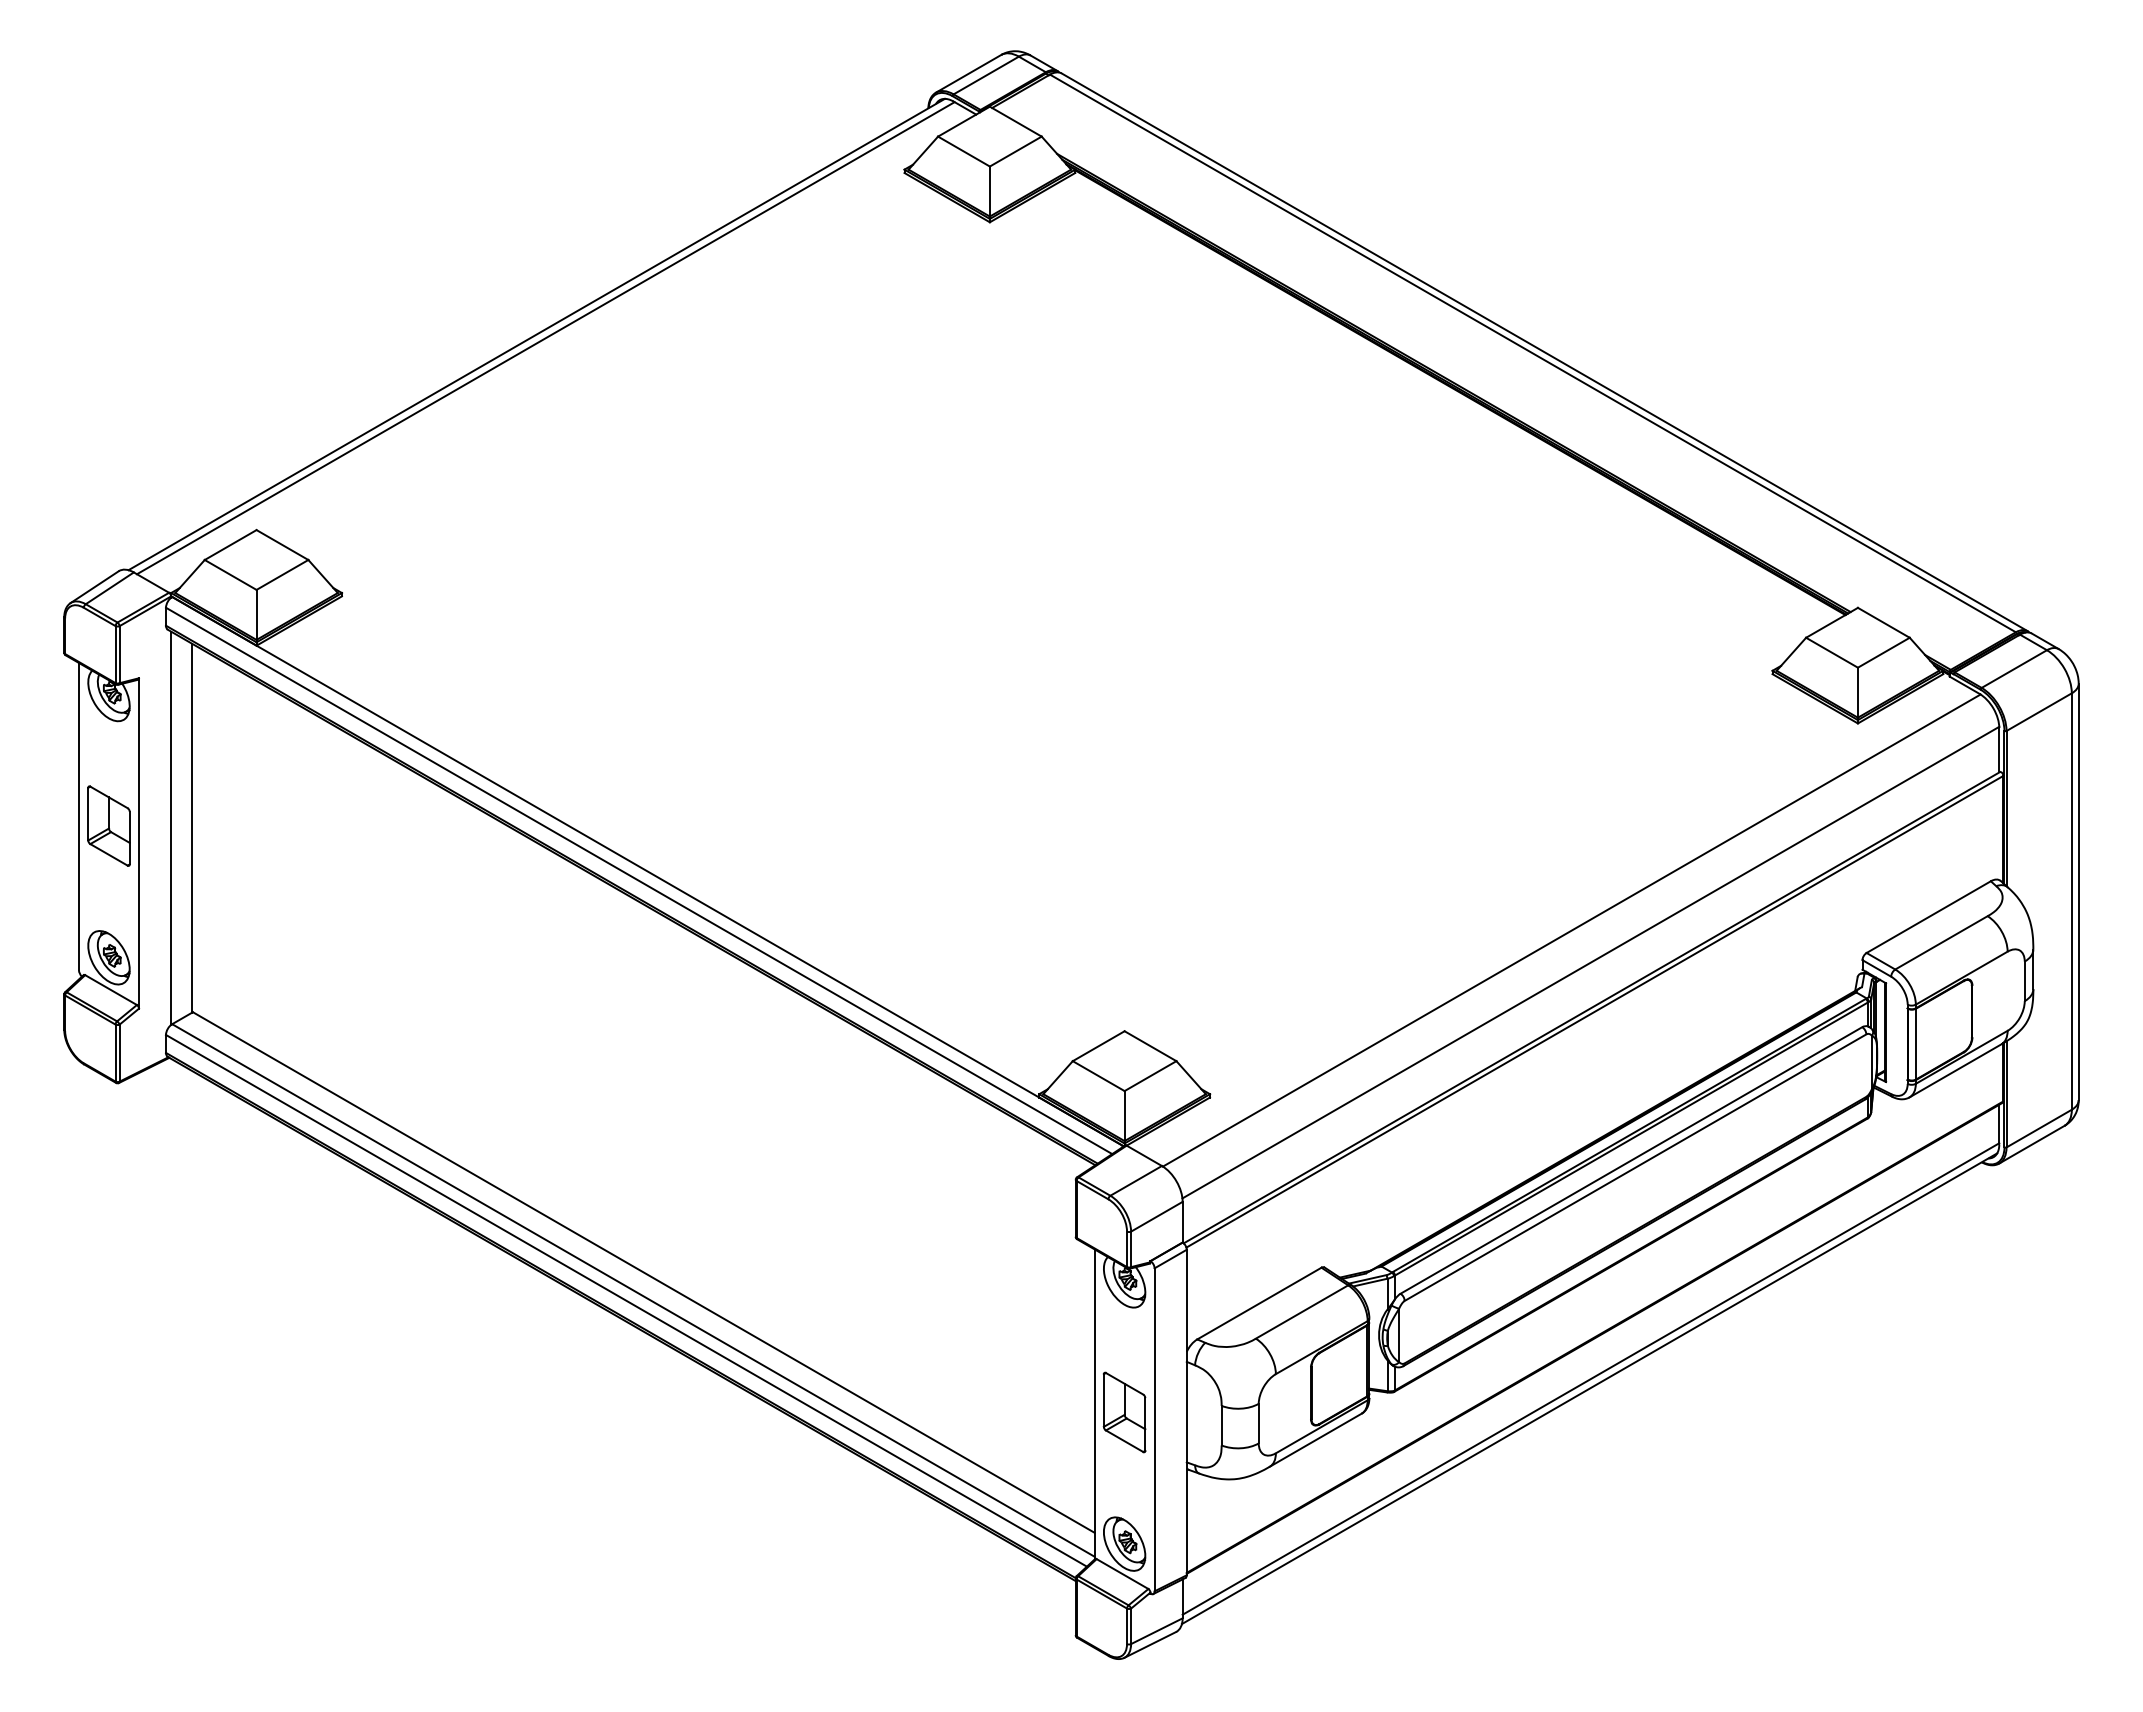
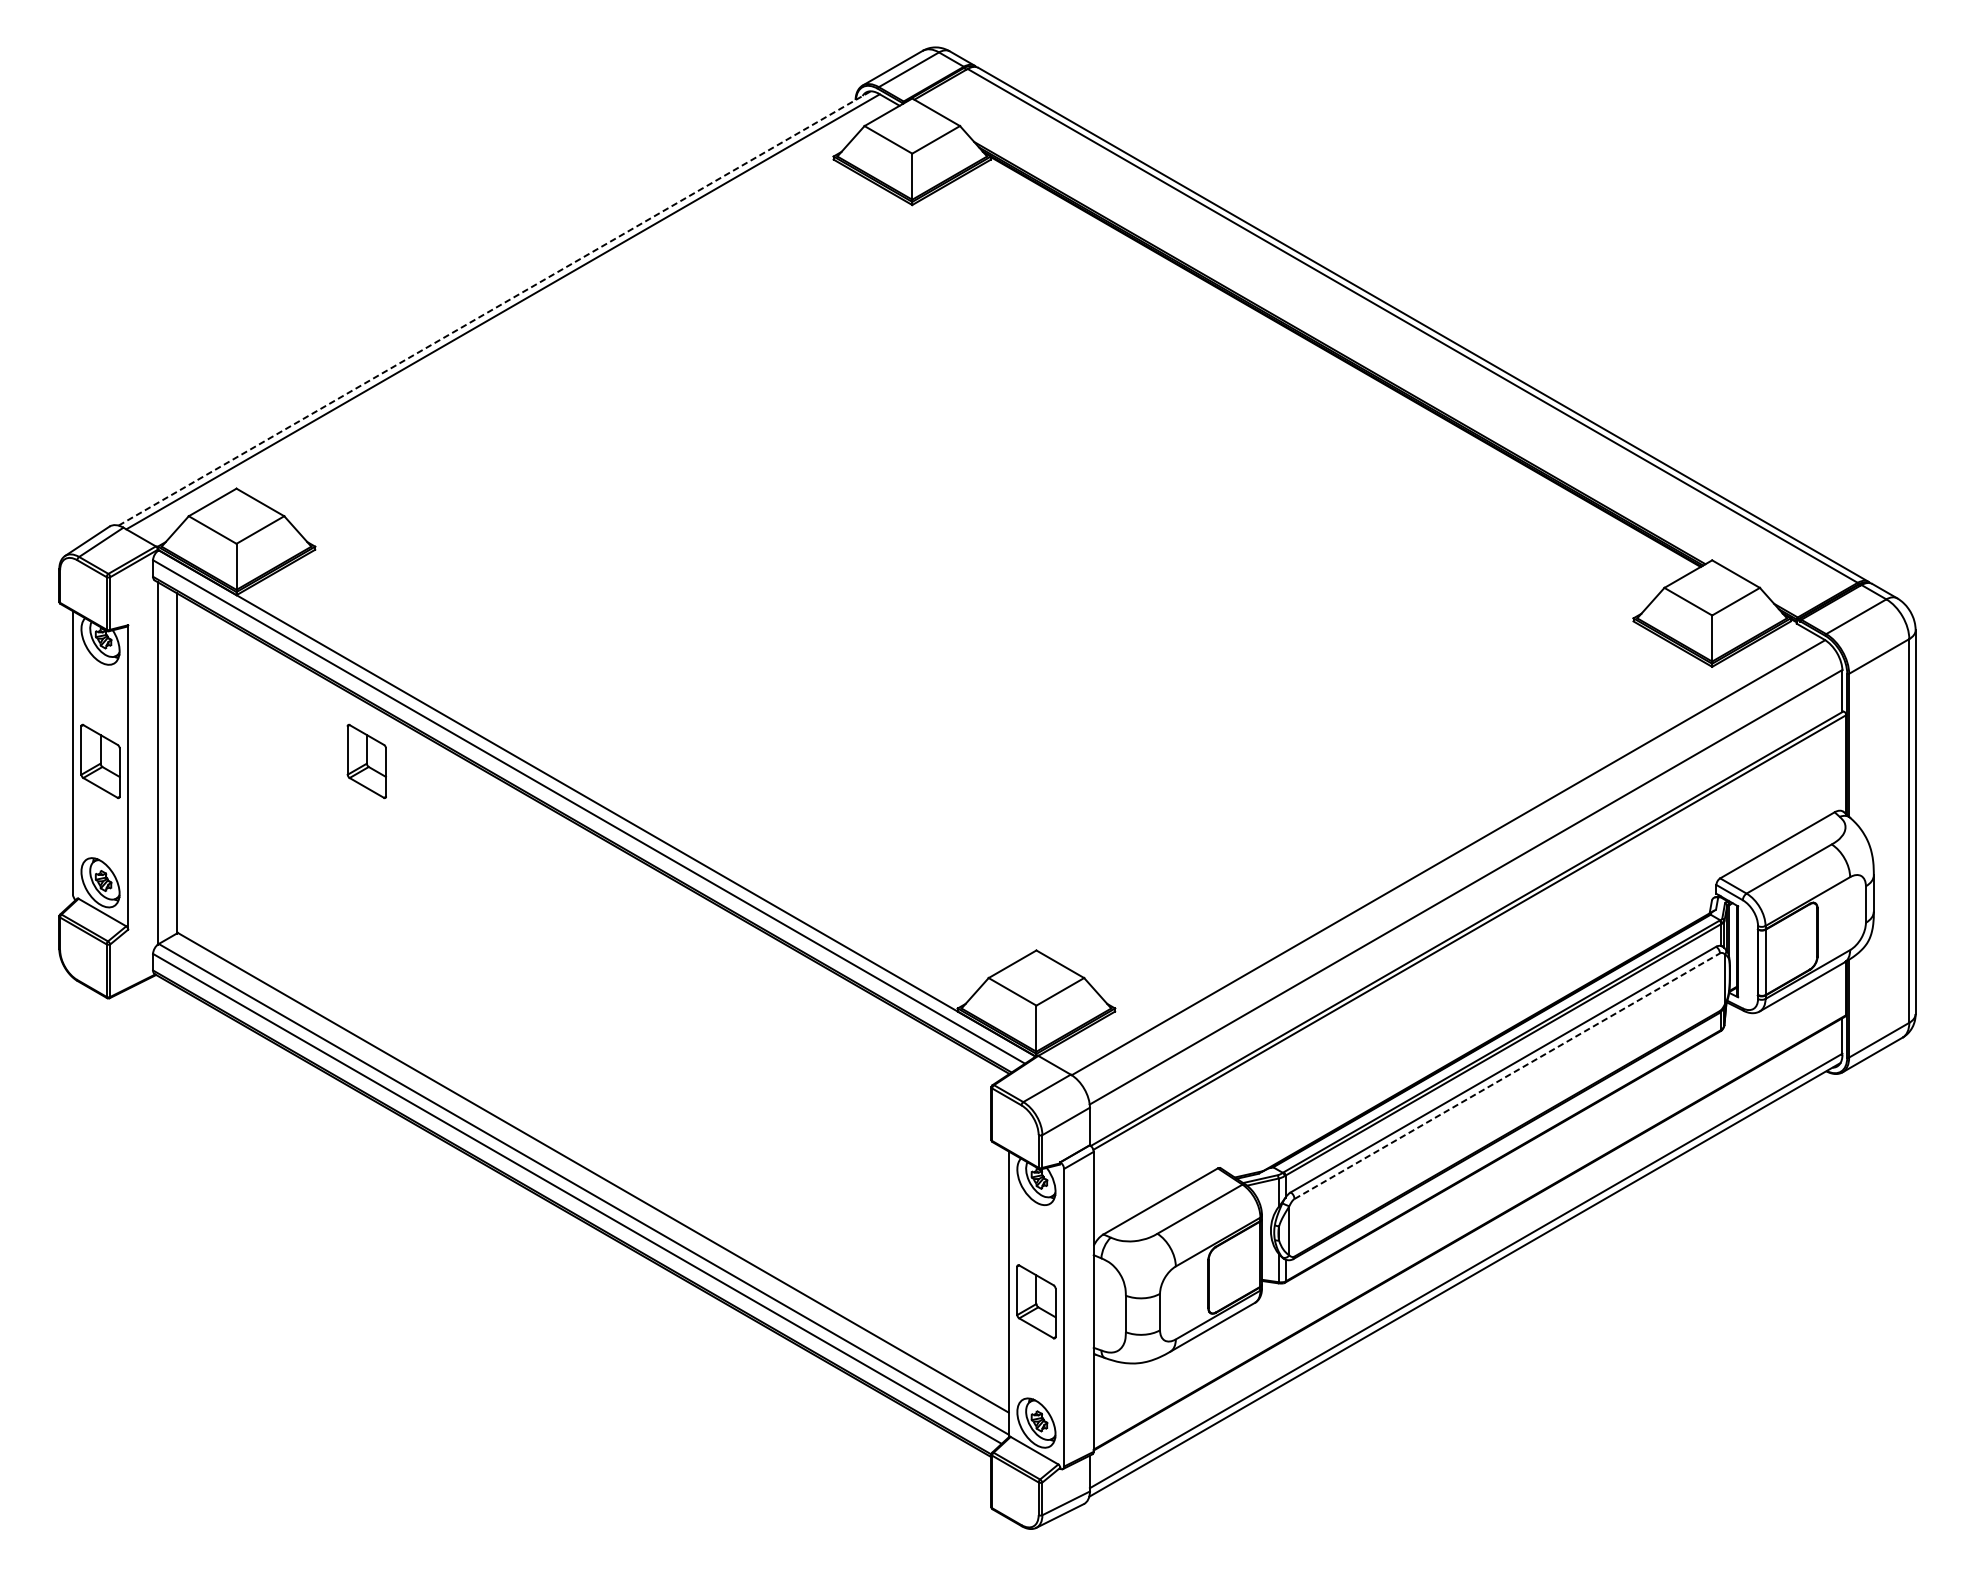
line: (537, 334) -> (495, 308), solid -> dashed
part: (397, 825) -> (366, 760), added
line: (1635, 1167) -> (1507, 1076), solid -> dashed

